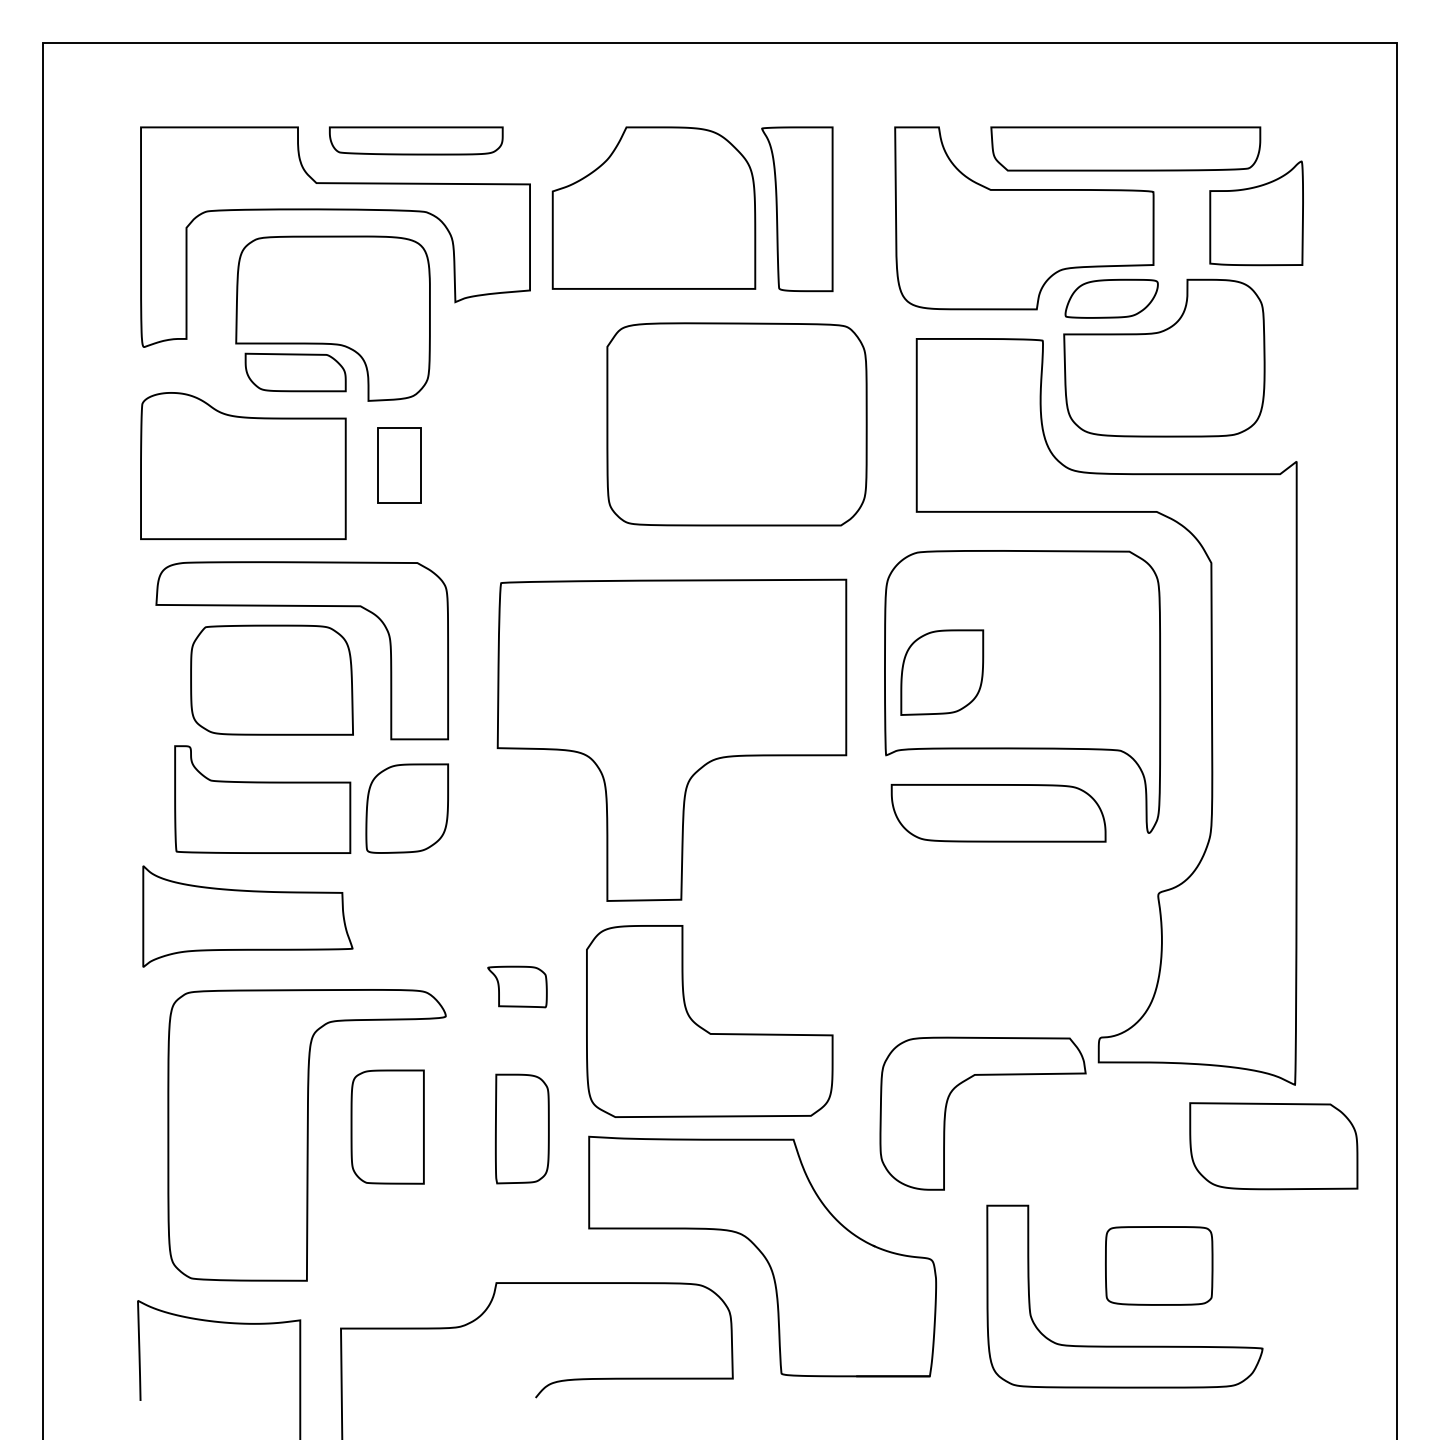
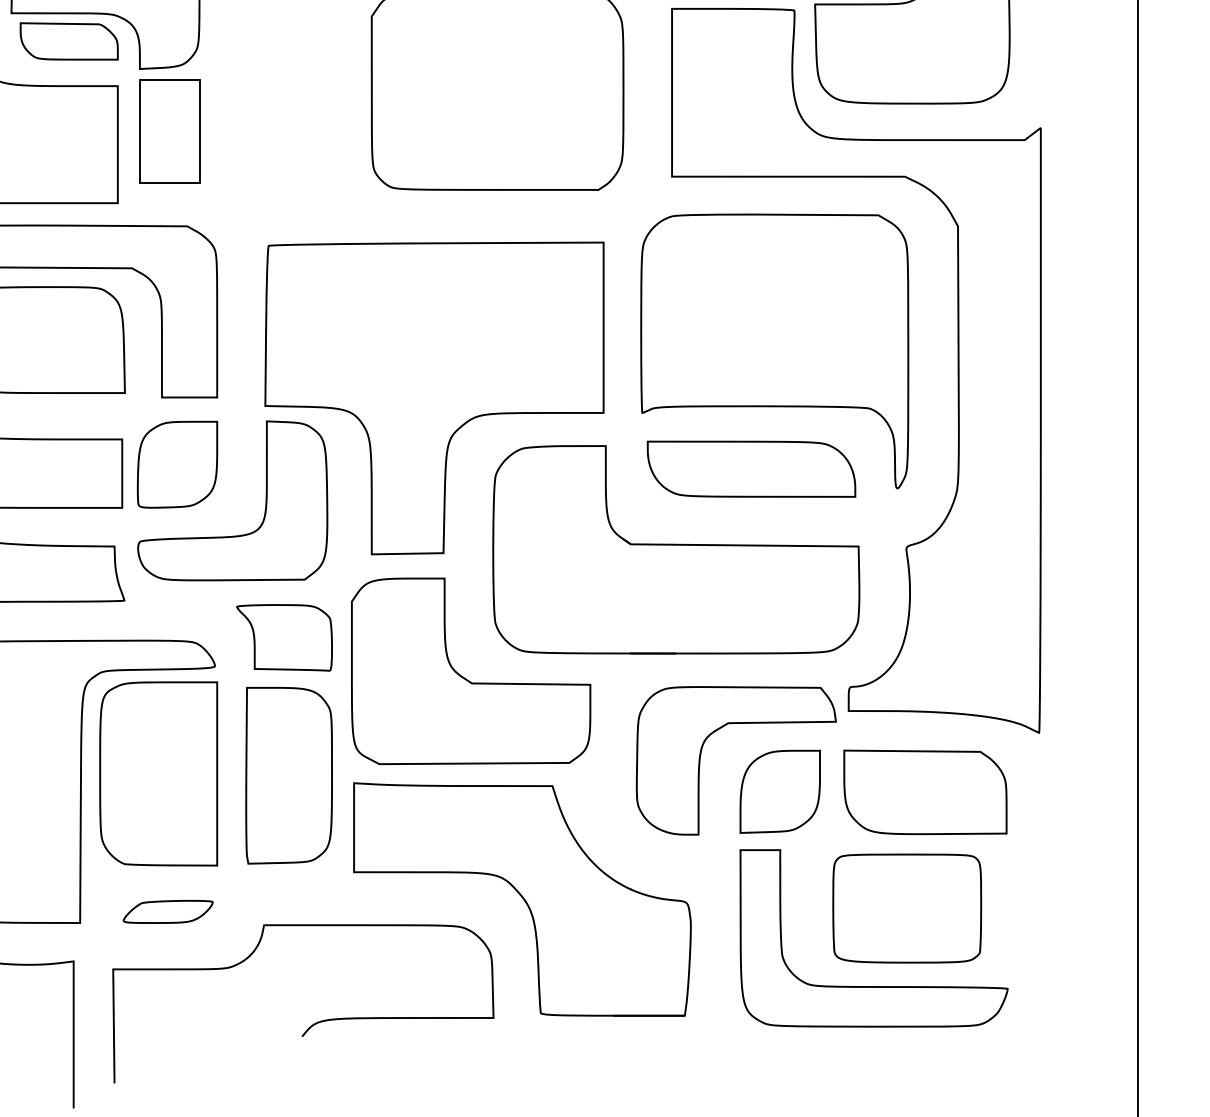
part: (399, 465) -> (169, 131), size x1.43
part: (942, 672) -> (780, 791), moved
part: (497, 848) -> (265, 503), added
part: (920, 896) -> (675, 550), added
part: (517, 986) -> (284, 637), size x1.67
part: (387, 1126) -> (158, 773), size x1.67
part: (522, 1128) -> (289, 775), size x1.67
part: (1273, 1146) -> (925, 792), moved
part: (1159, 1265) -> (907, 908), size x1.43
part: (397, 1269) -> (168, 912), added

